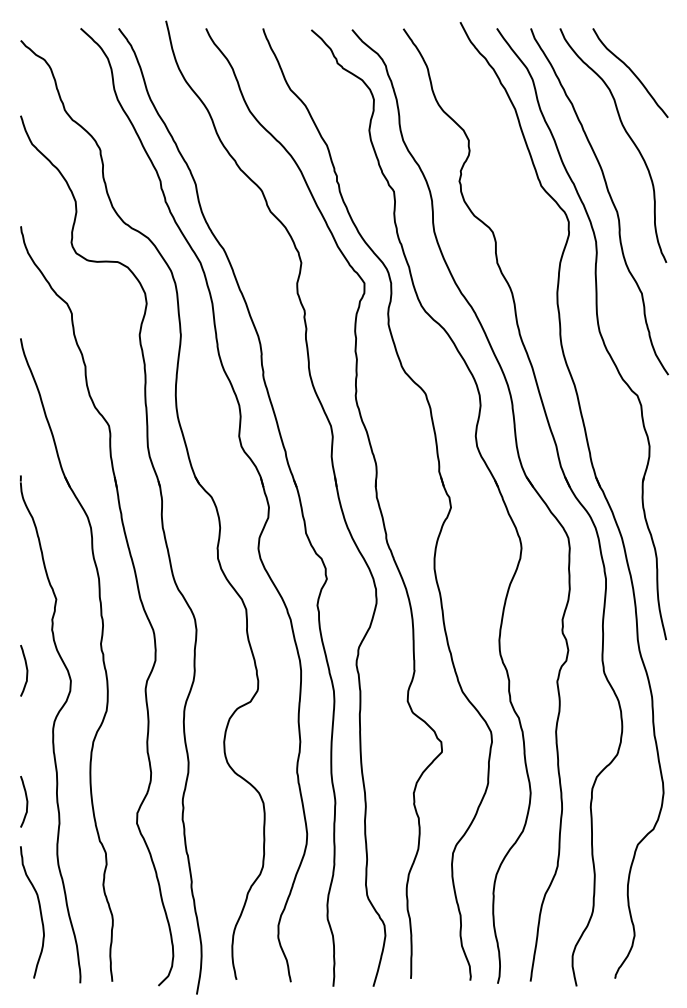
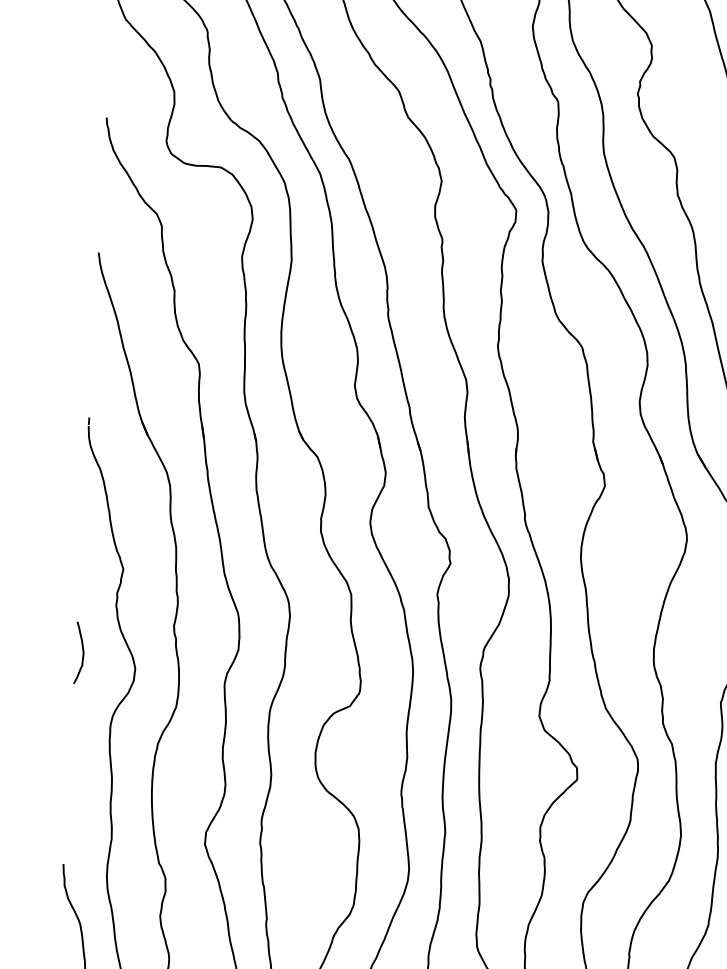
curve: (26, 801) -> (73, 810), removed

